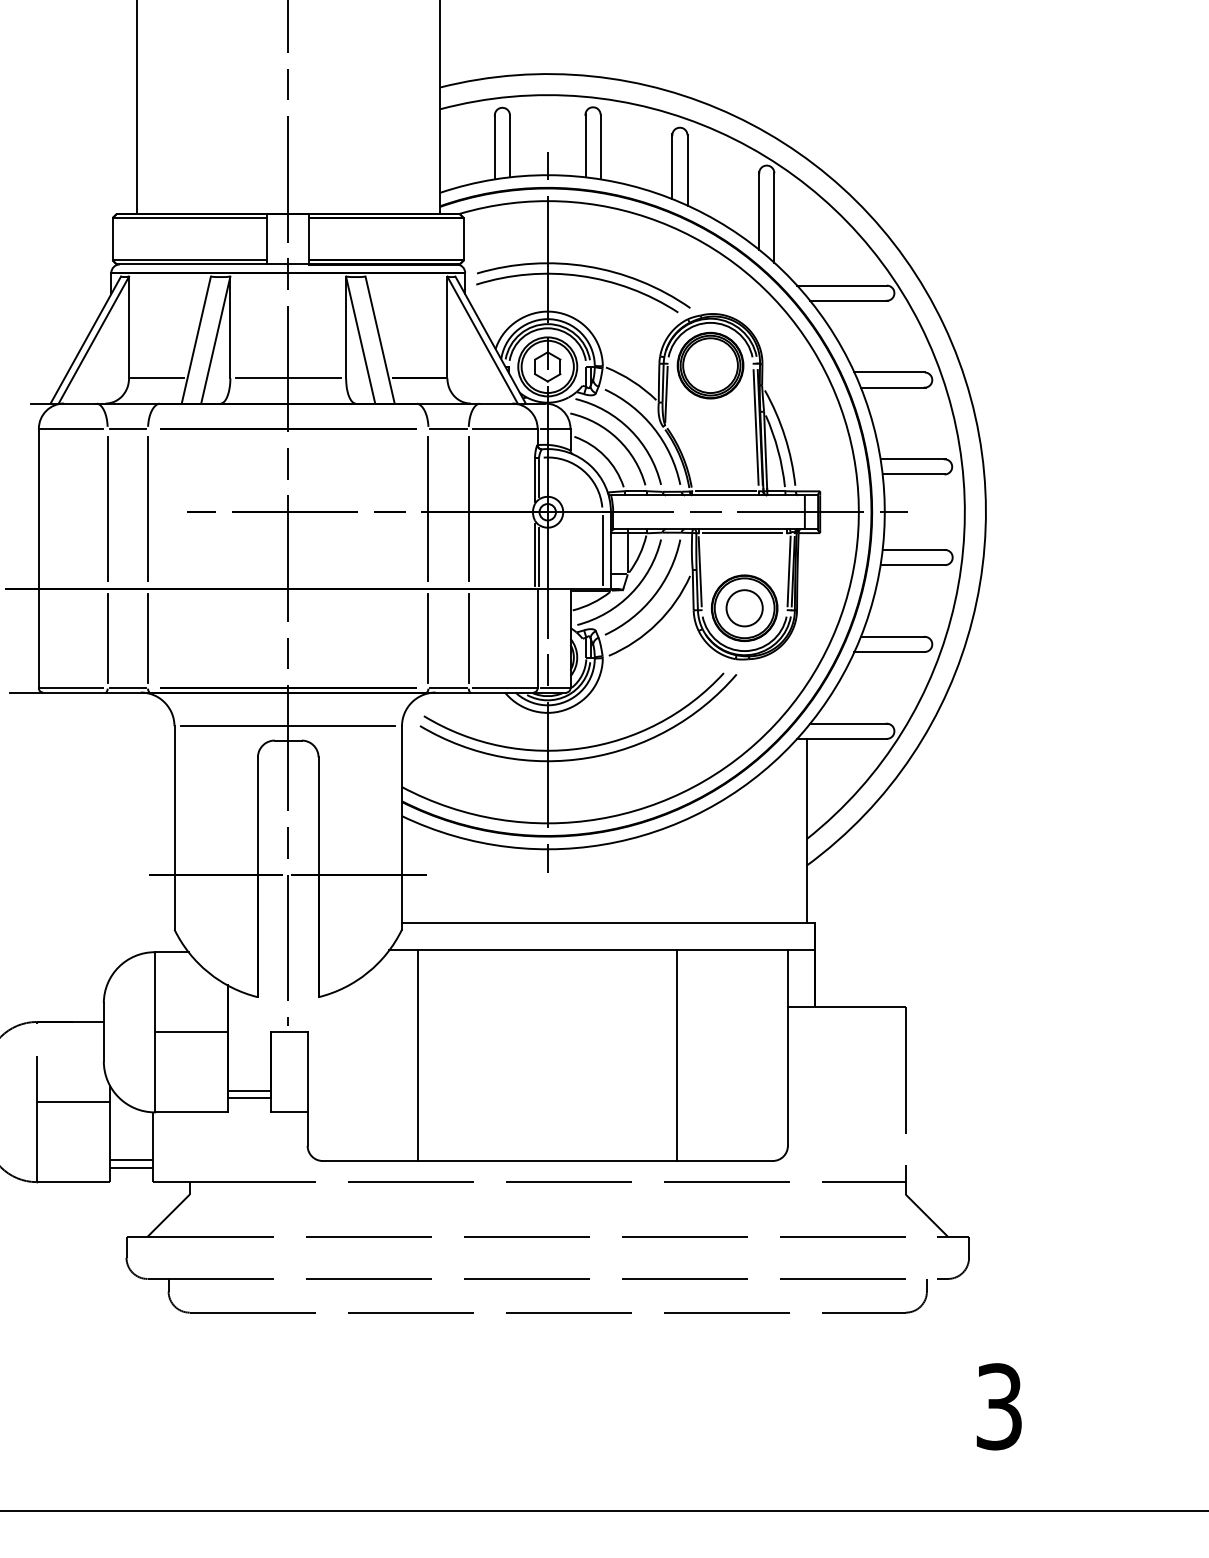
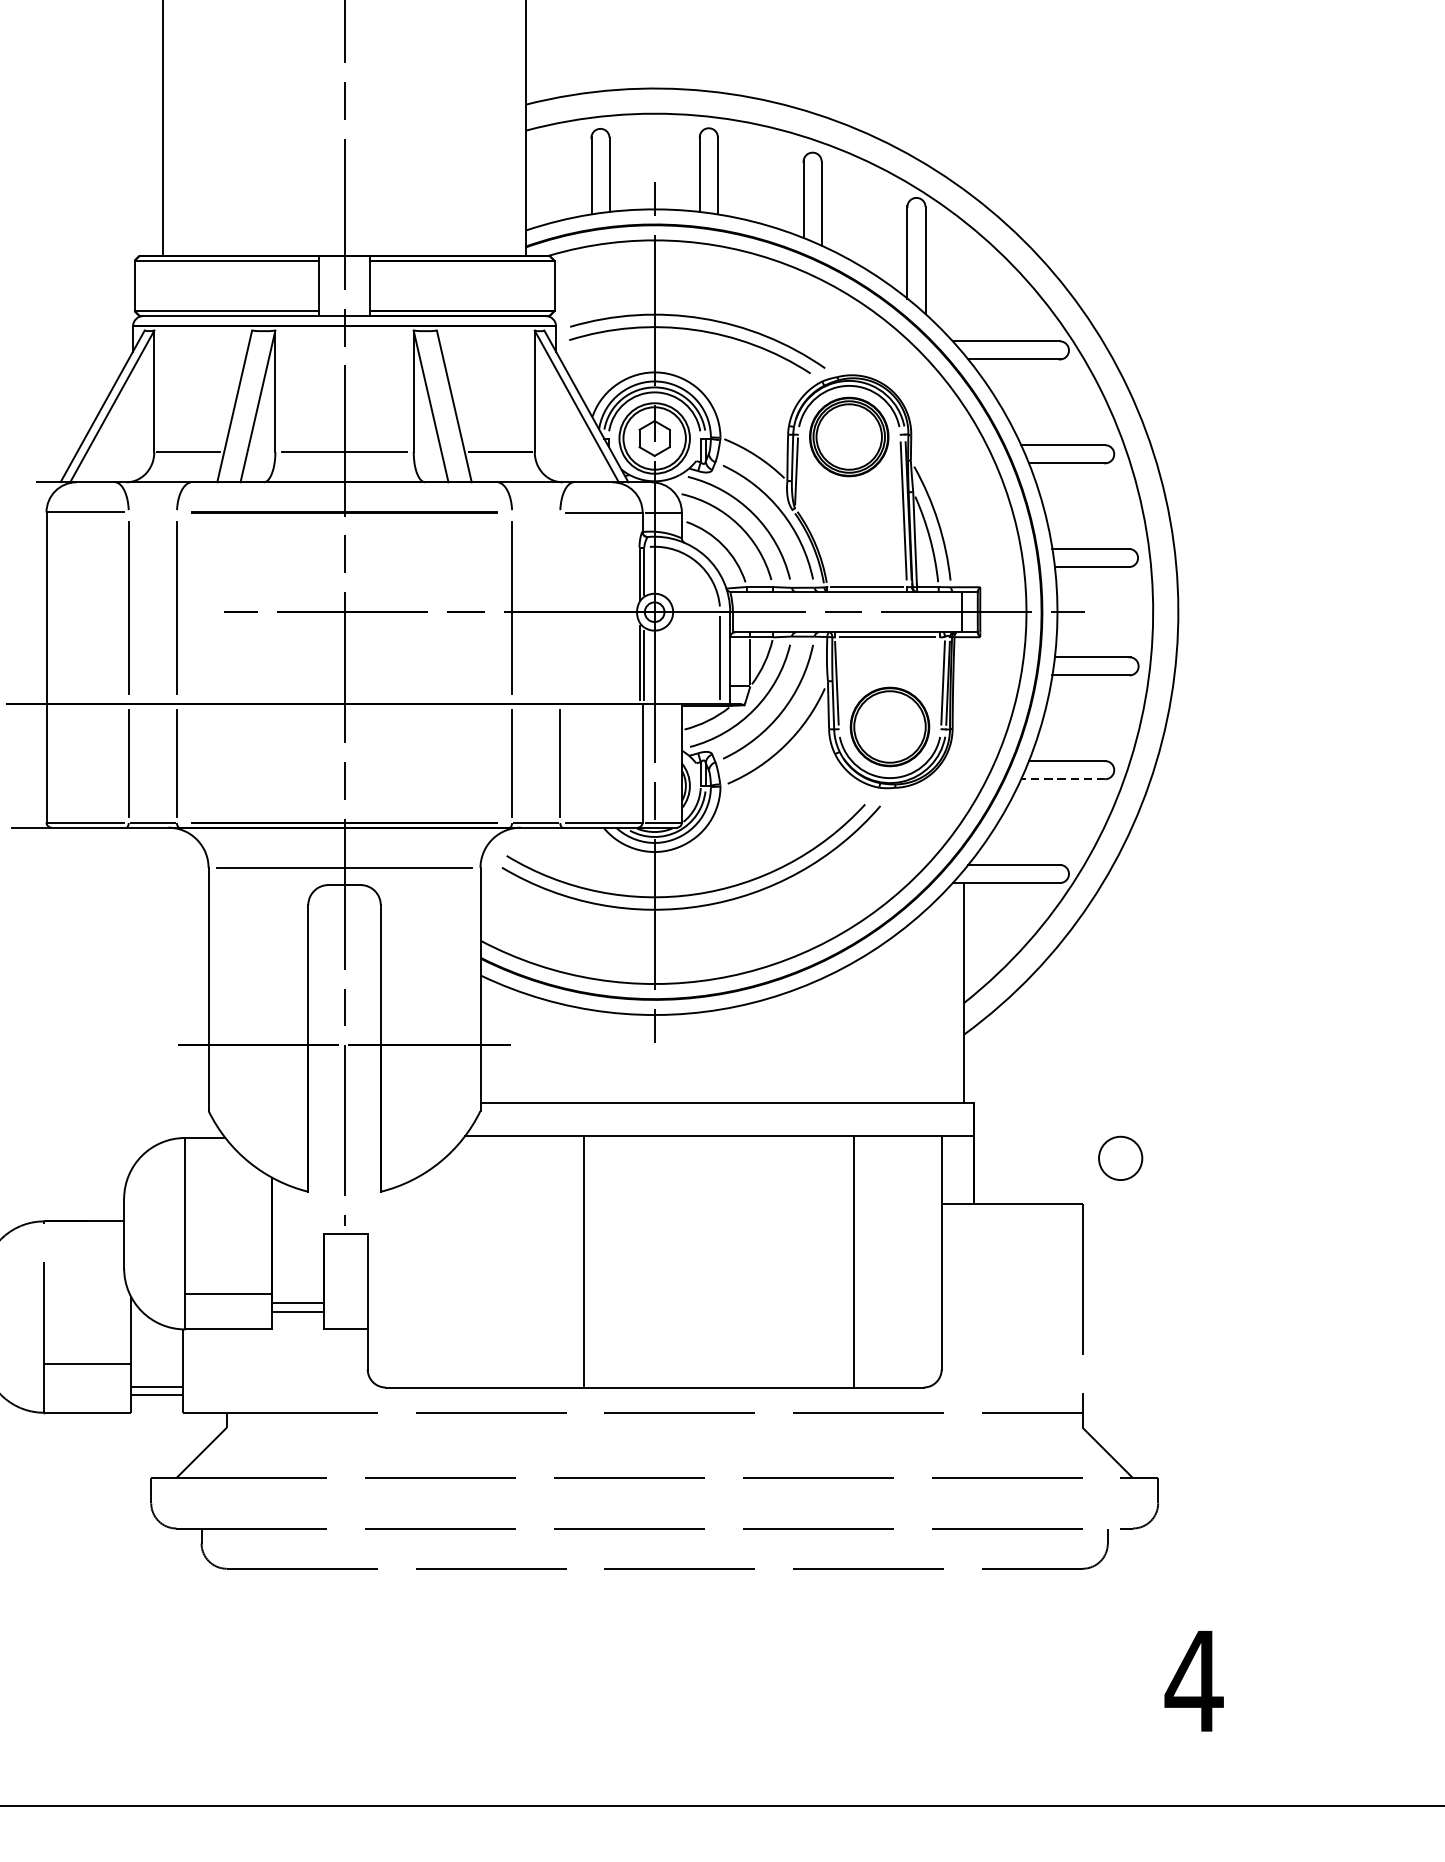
line: (127, 428) -> (152, 512), removed
line: (448, 428) -> (536, 512), removed
line: (468, 508) -> (559, 607), removed
circle: (744, 608) -> (1120, 1158), moved
line: (889, 652) -> (1063, 779), solid -> dashed
line: (190, 1032) -> (227, 1293), moved
line: (418, 1055) -> (583, 1261), moved
line: (677, 1055) -> (853, 1261), moved
line: (72, 1102) -> (86, 1364), moved
text: (998, 1406) -> (1193, 1680), 3 -> 4

